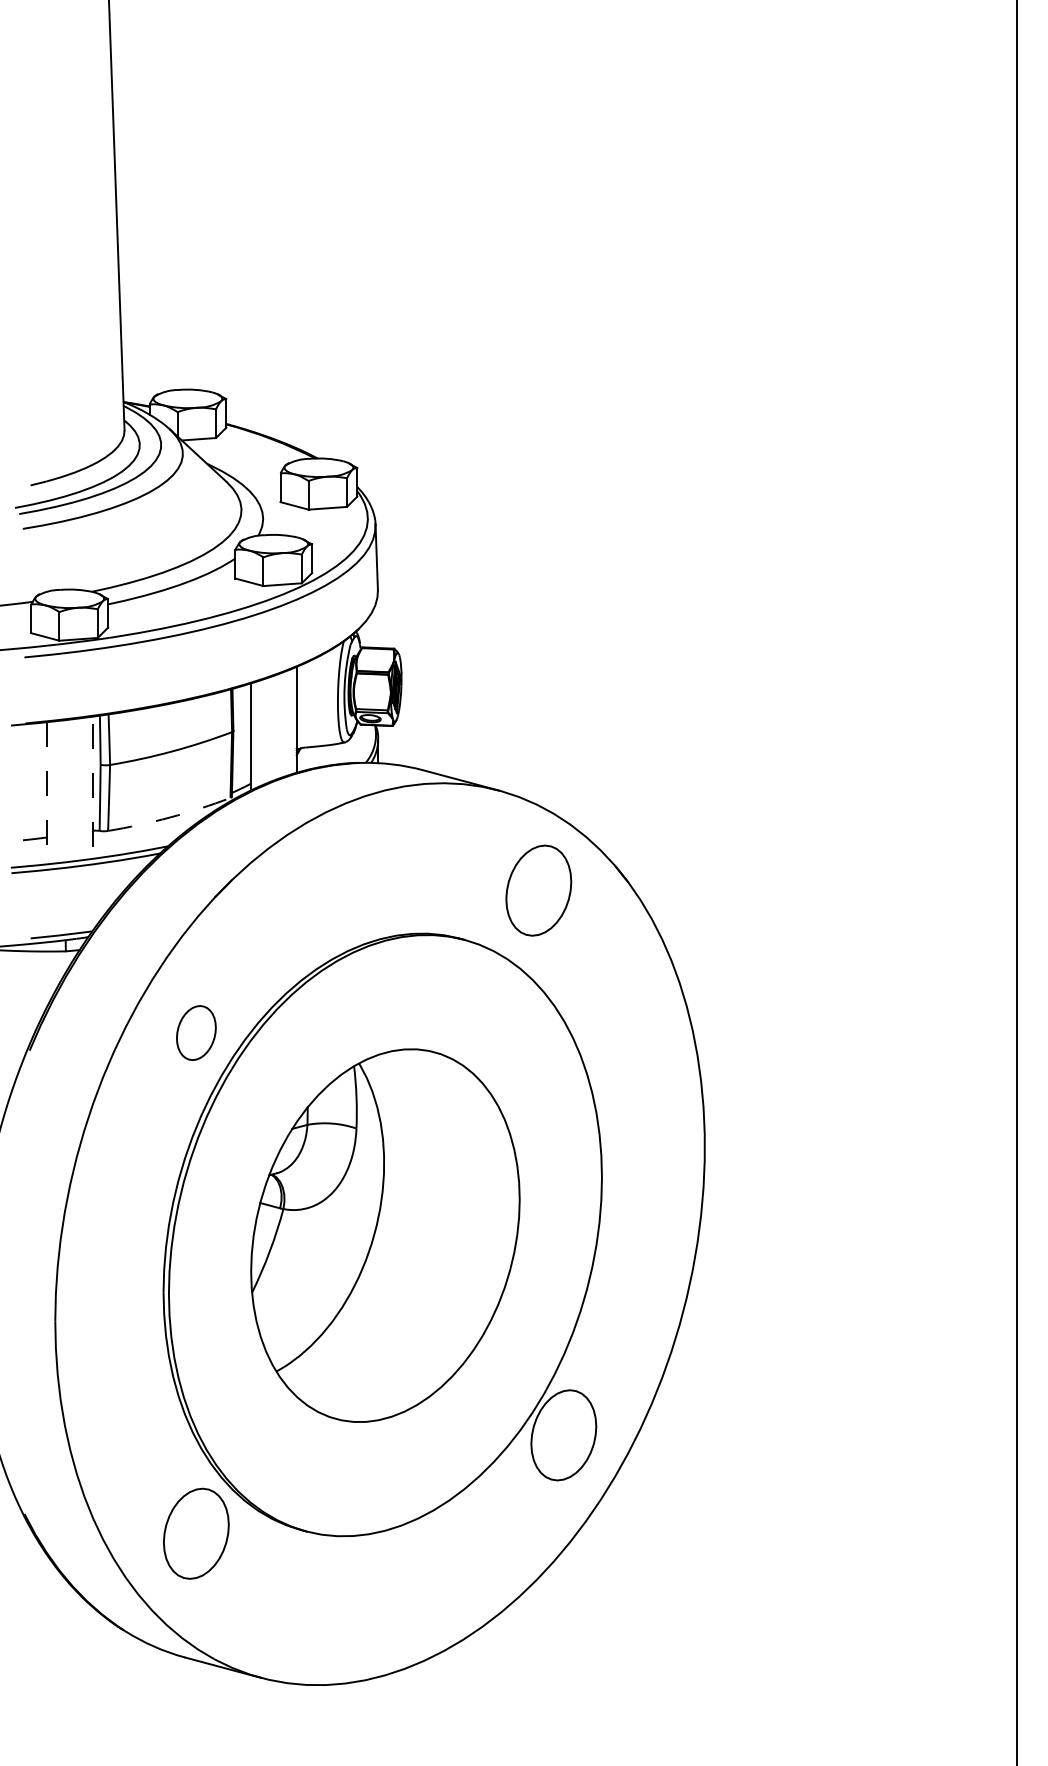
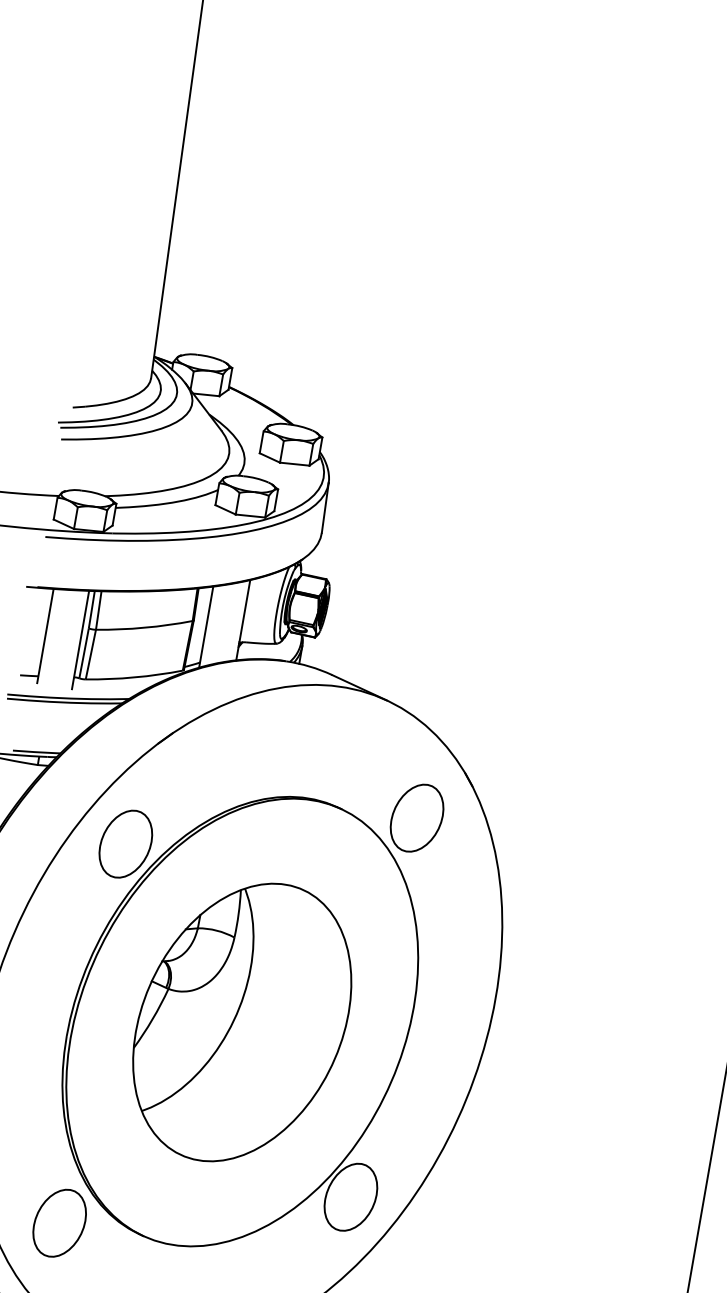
line: (92, 781) -> (80, 639), dashed -> solid
line: (46, 784) -> (45, 636), dashed -> solid
arc: (170, 817) -> (134, 677), dashed -> solid
part: (538, 890) -> (416, 818), moved
part: (196, 1032) -> (126, 843), size x1.67

